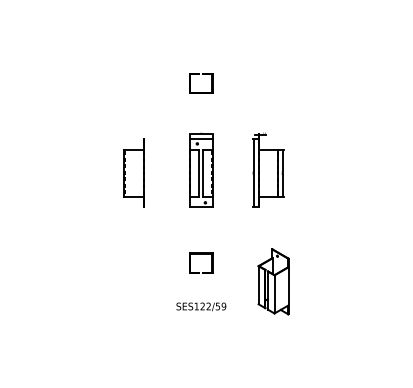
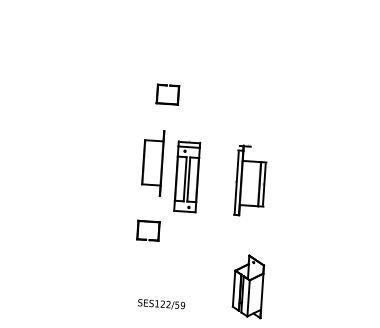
part: (201, 92) -> (167, 103), moved
part: (133, 172) -> (152, 162), moved
part: (201, 254) -> (149, 222), moved
text: (201, 306) -> (161, 304), moved

